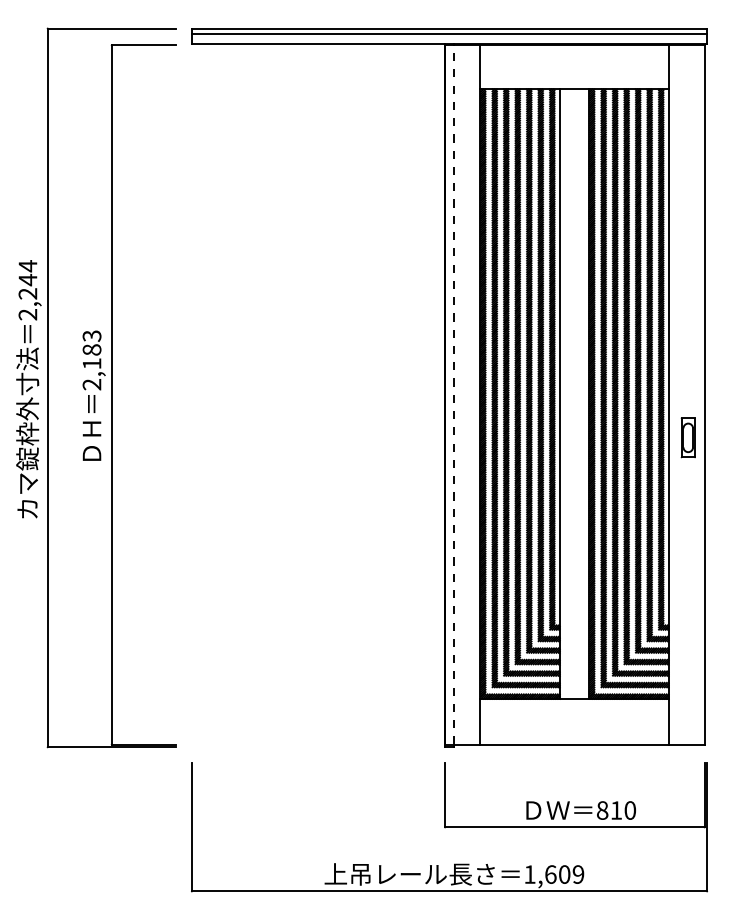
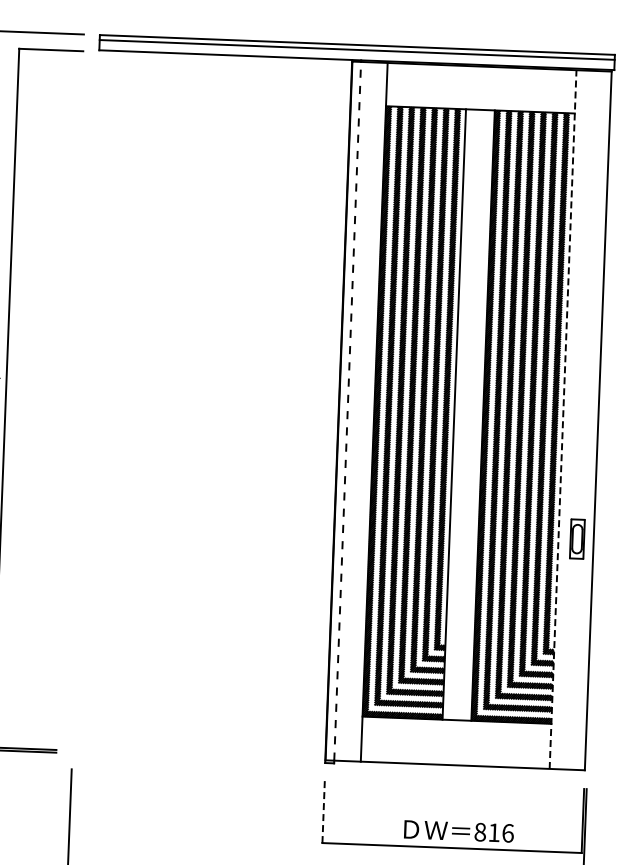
line: (669, 395) -> (563, 420), solid -> dashed
part: (687, 437) -> (576, 538), moved
line: (445, 794) -> (324, 810), solid -> dashed
text: (630, 810) -> (508, 833), 810 -> 816

